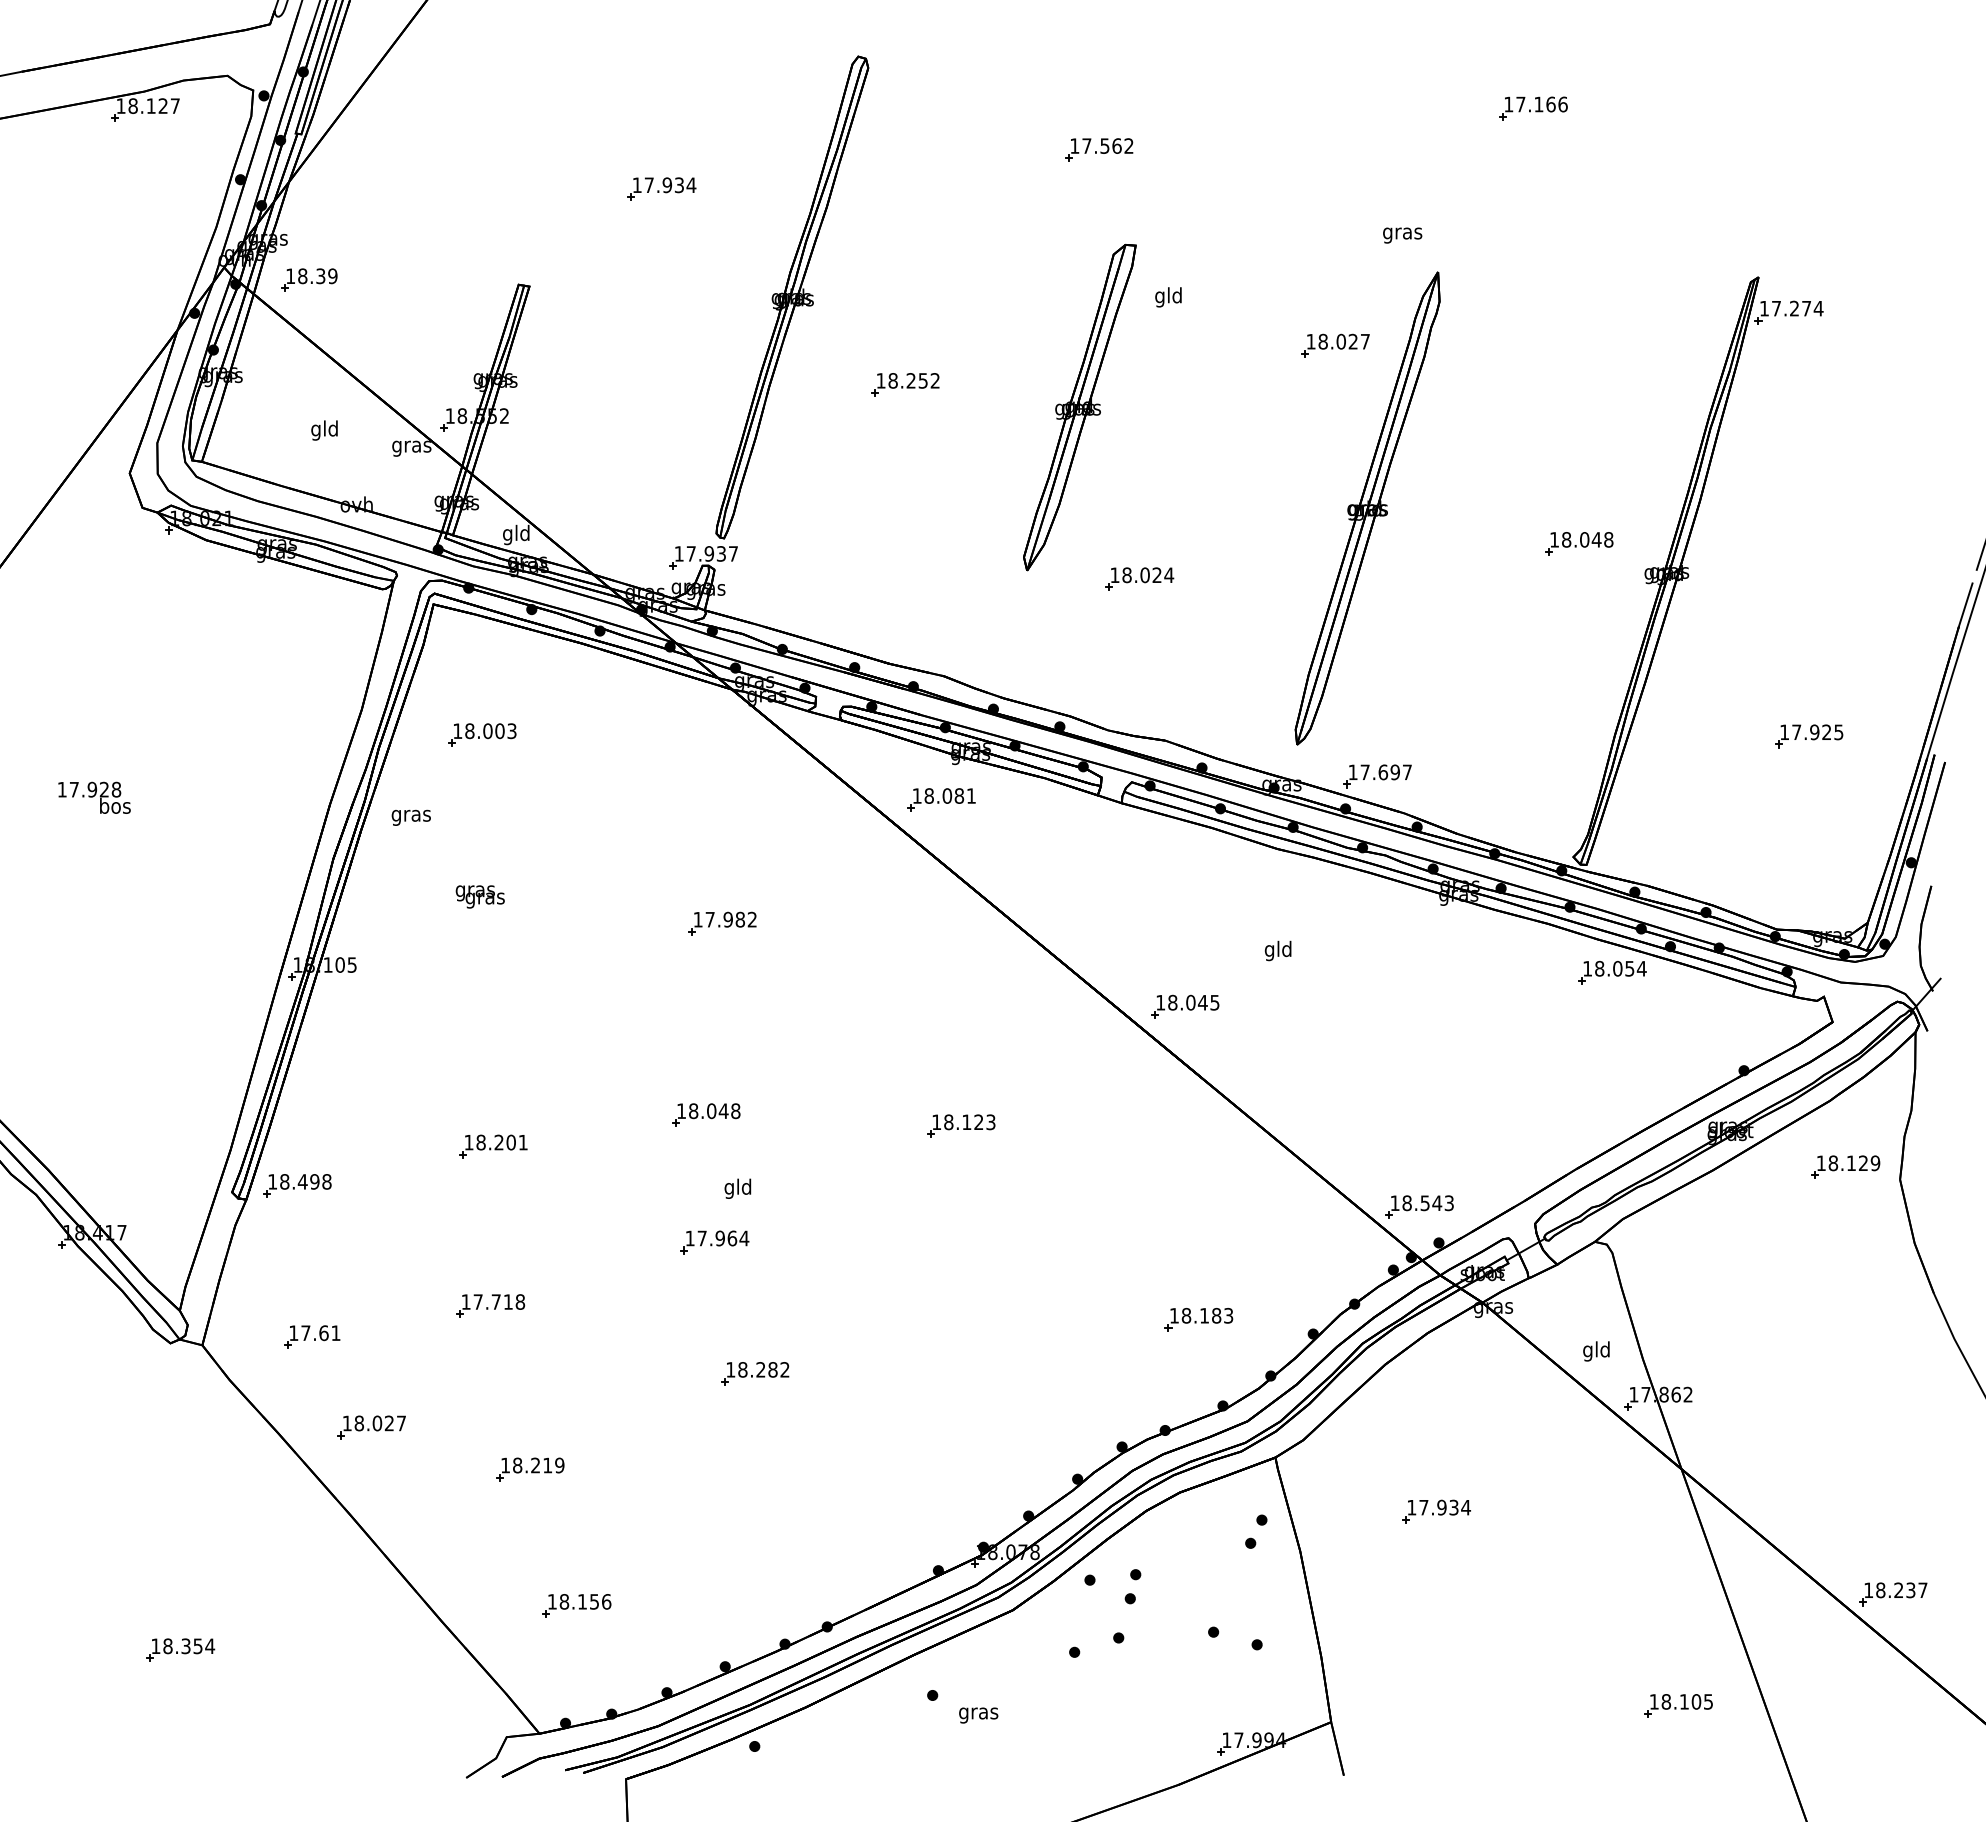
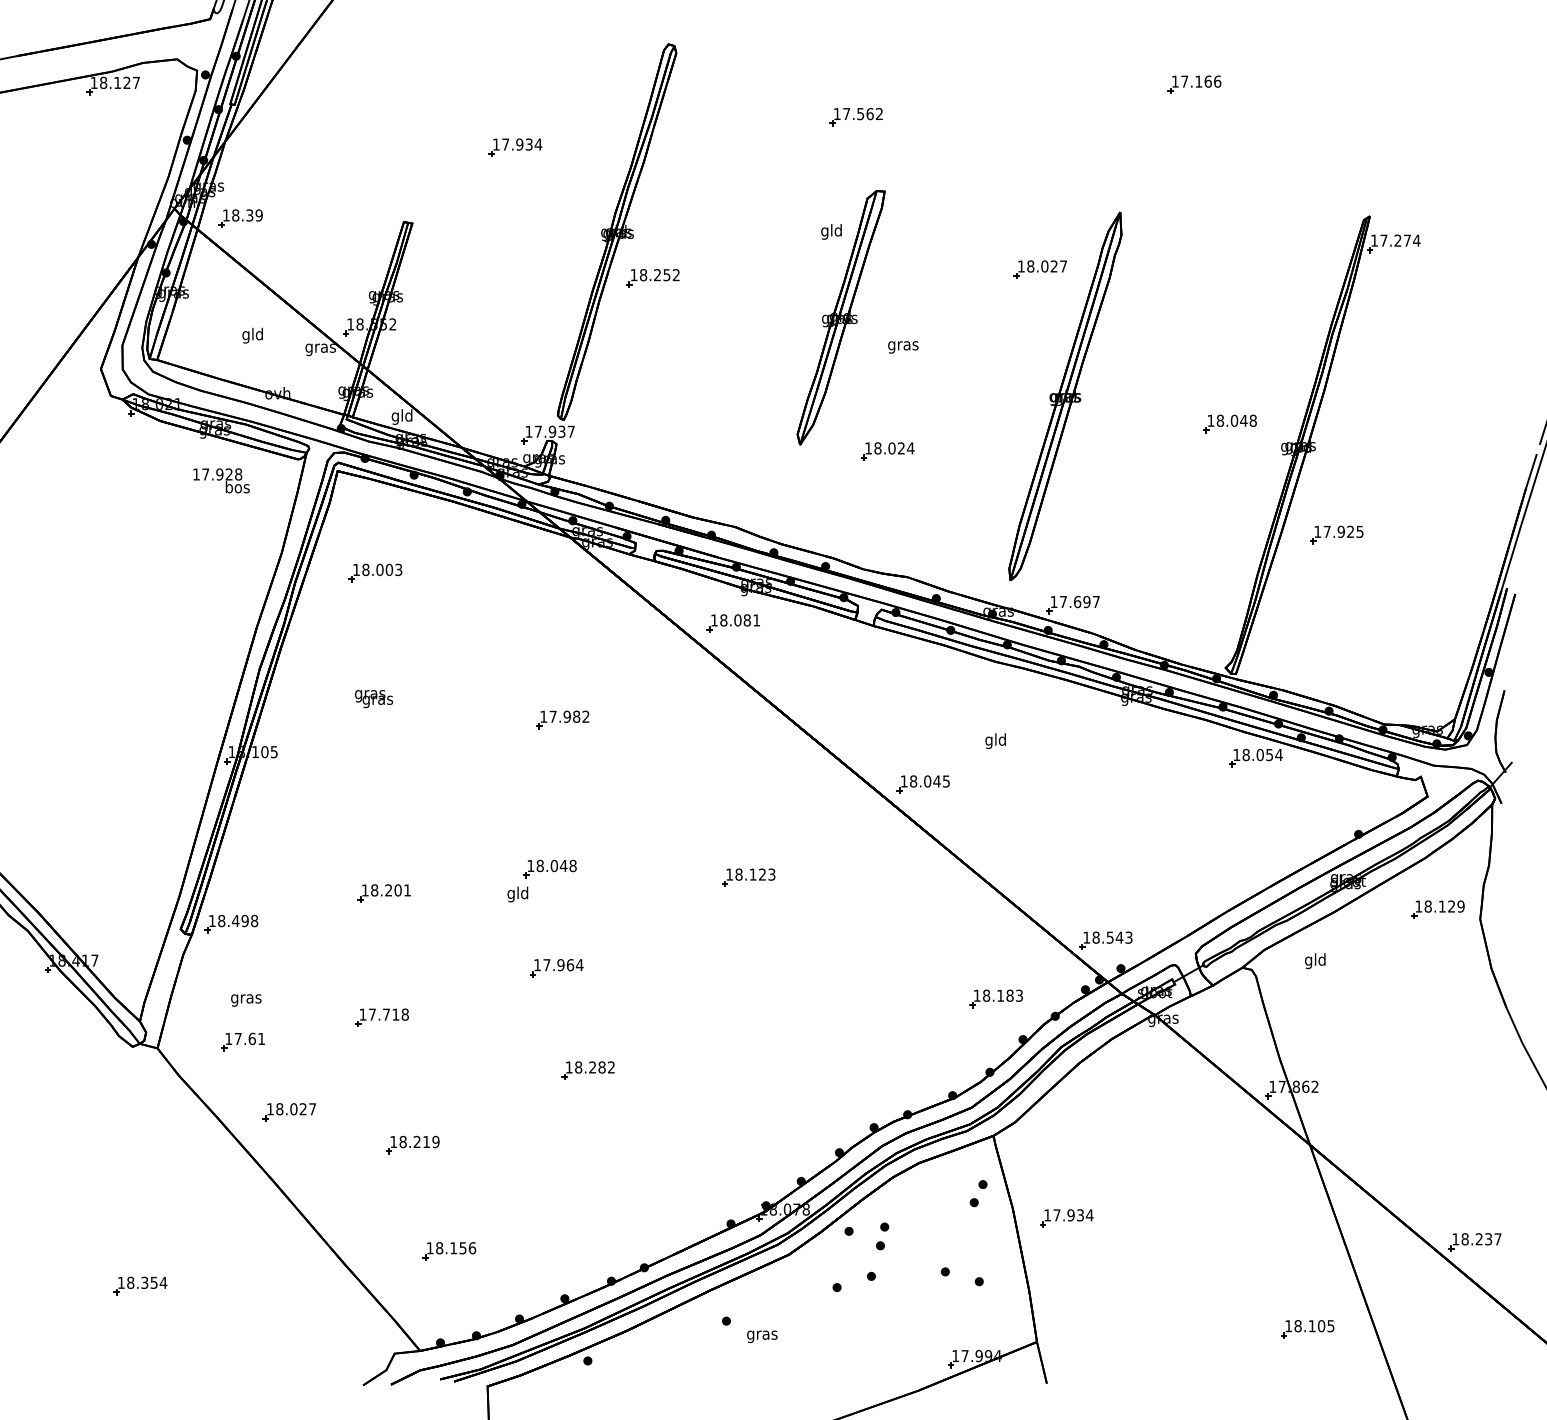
text: (1402, 235) -> (903, 347), moved
text: (1168, 297) -> (831, 232), moved
part: (905, 384) -> (653, 277), moved
part: (1809, 736) -> (1337, 535), moved
text: (94, 797) -> (221, 480), moved
text: (410, 817) -> (245, 1000), moved
text: (737, 1188) -> (517, 894), moved
part: (1198, 1319) -> (995, 998), moved
text: (1596, 1351) -> (1315, 961), moved
part: (1436, 1511) -> (1066, 1218), moved

